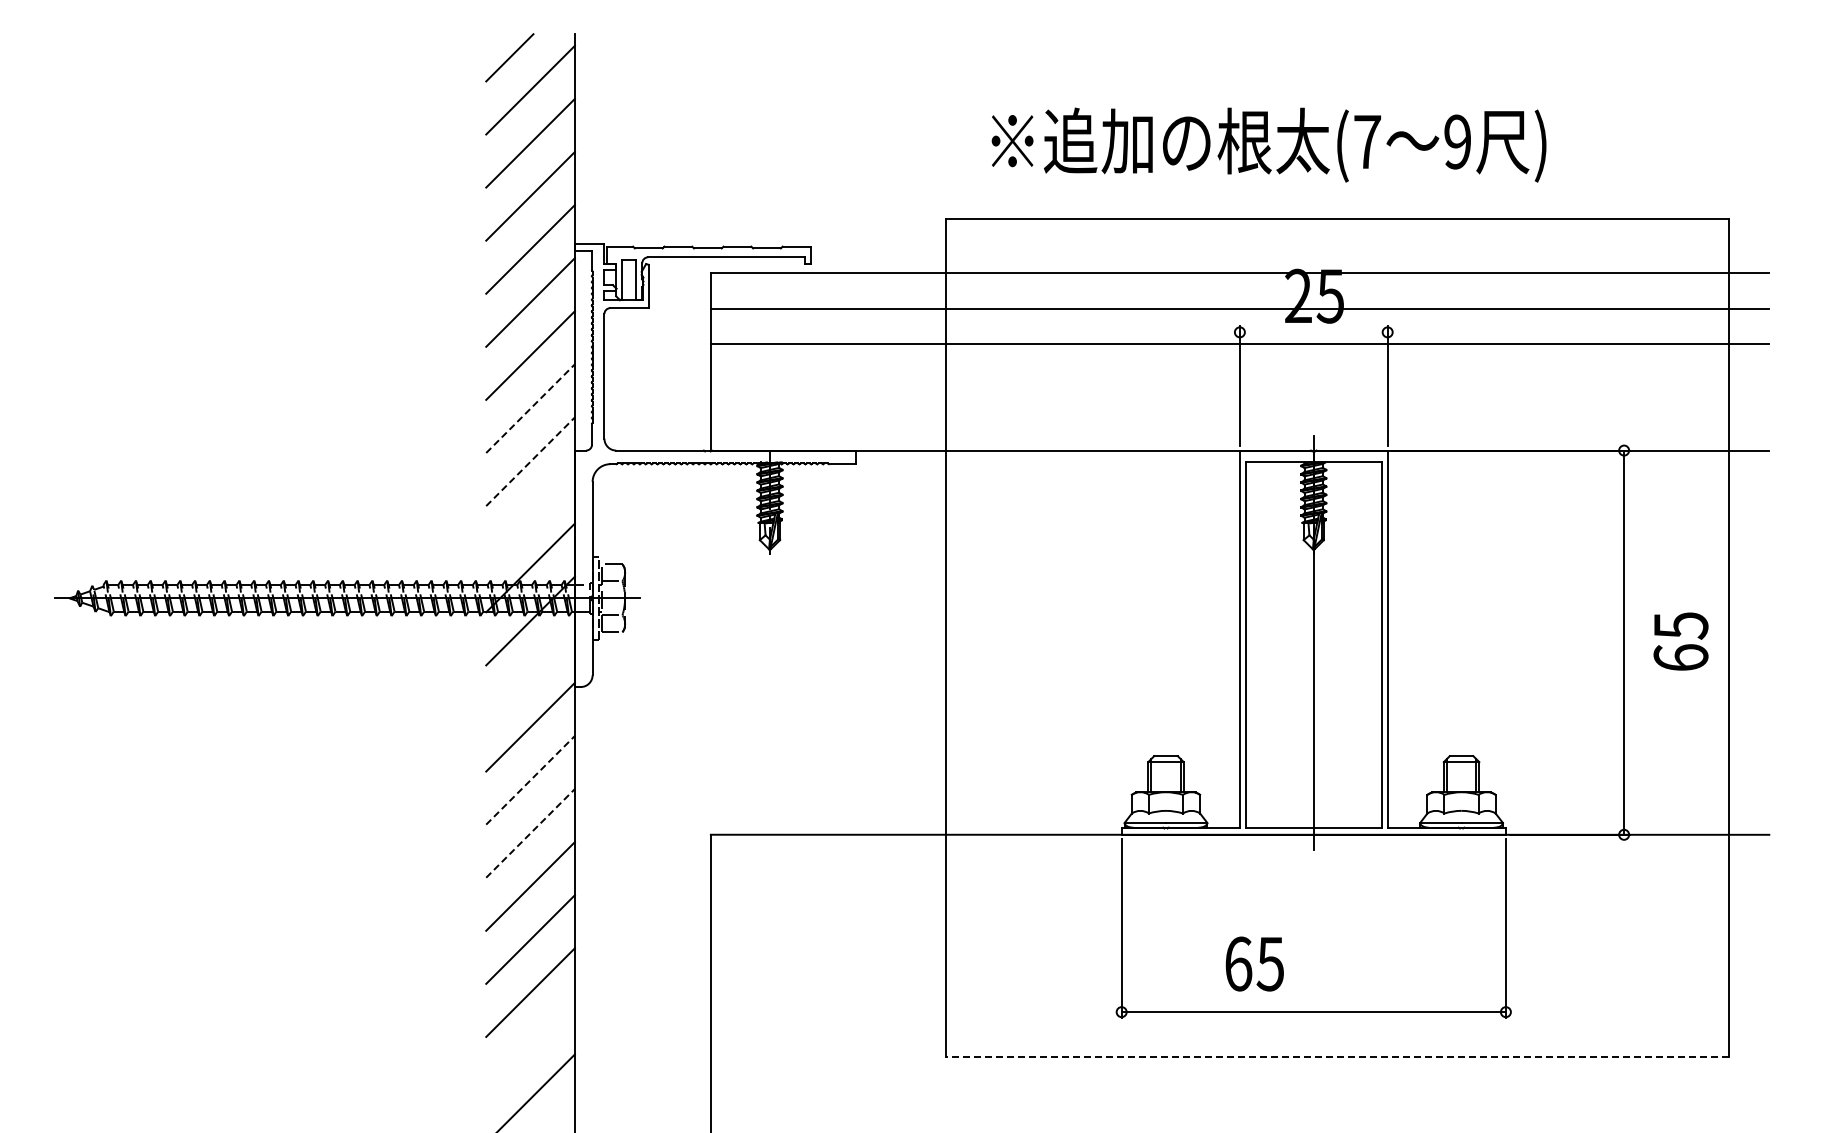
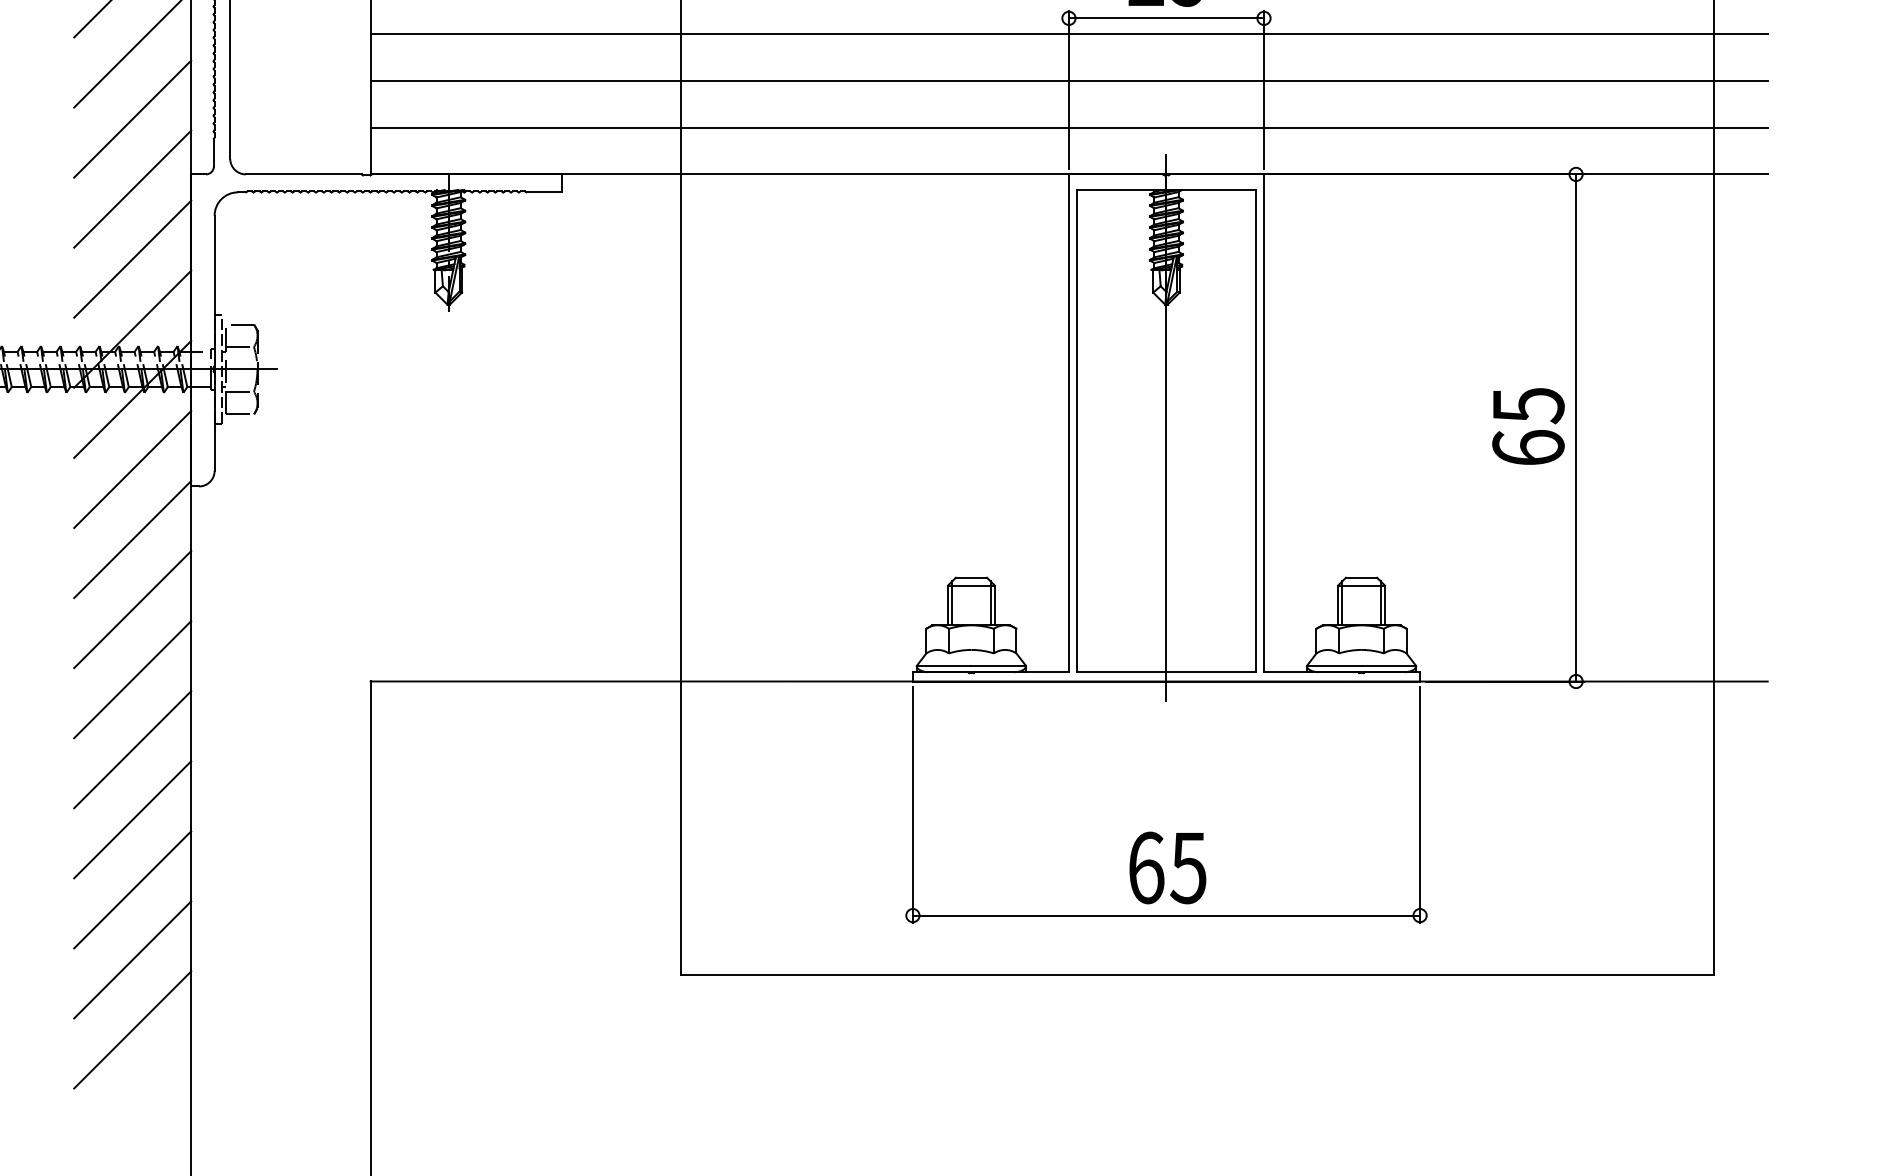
line: (1313, 332) -> (1166, 18), added
line: (1239, 379) -> (1068, 80), added
line: (530, 408) -> (132, 118), dashed -> solid
line: (1239, 415) -> (1068, 128), added
line: (530, 461) -> (132, 188), dashed -> solid
line: (530, 514) -> (132, 258), added
text: (1680, 641) -> (1527, 426), moved
line: (530, 673) -> (132, 468), added
line: (530, 780) -> (132, 609), dashed -> solid
line: (530, 833) -> (132, 679), dashed -> solid
text: (1254, 963) -> (1167, 867), moved
line: (530, 1045) -> (132, 959), added
line: (1337, 1057) -> (1197, 975), dashed -> solid

